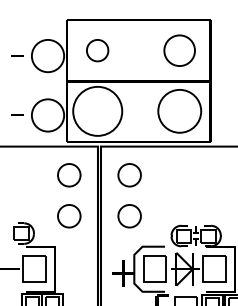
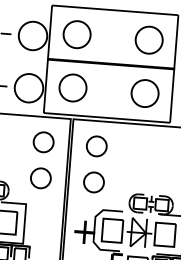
circle: (97, 50) -> (76, 34), size x1.43
circle: (97, 111) -> (72, 88), size x0.62
circle: (179, 111) -> (144, 93), size x0.71

